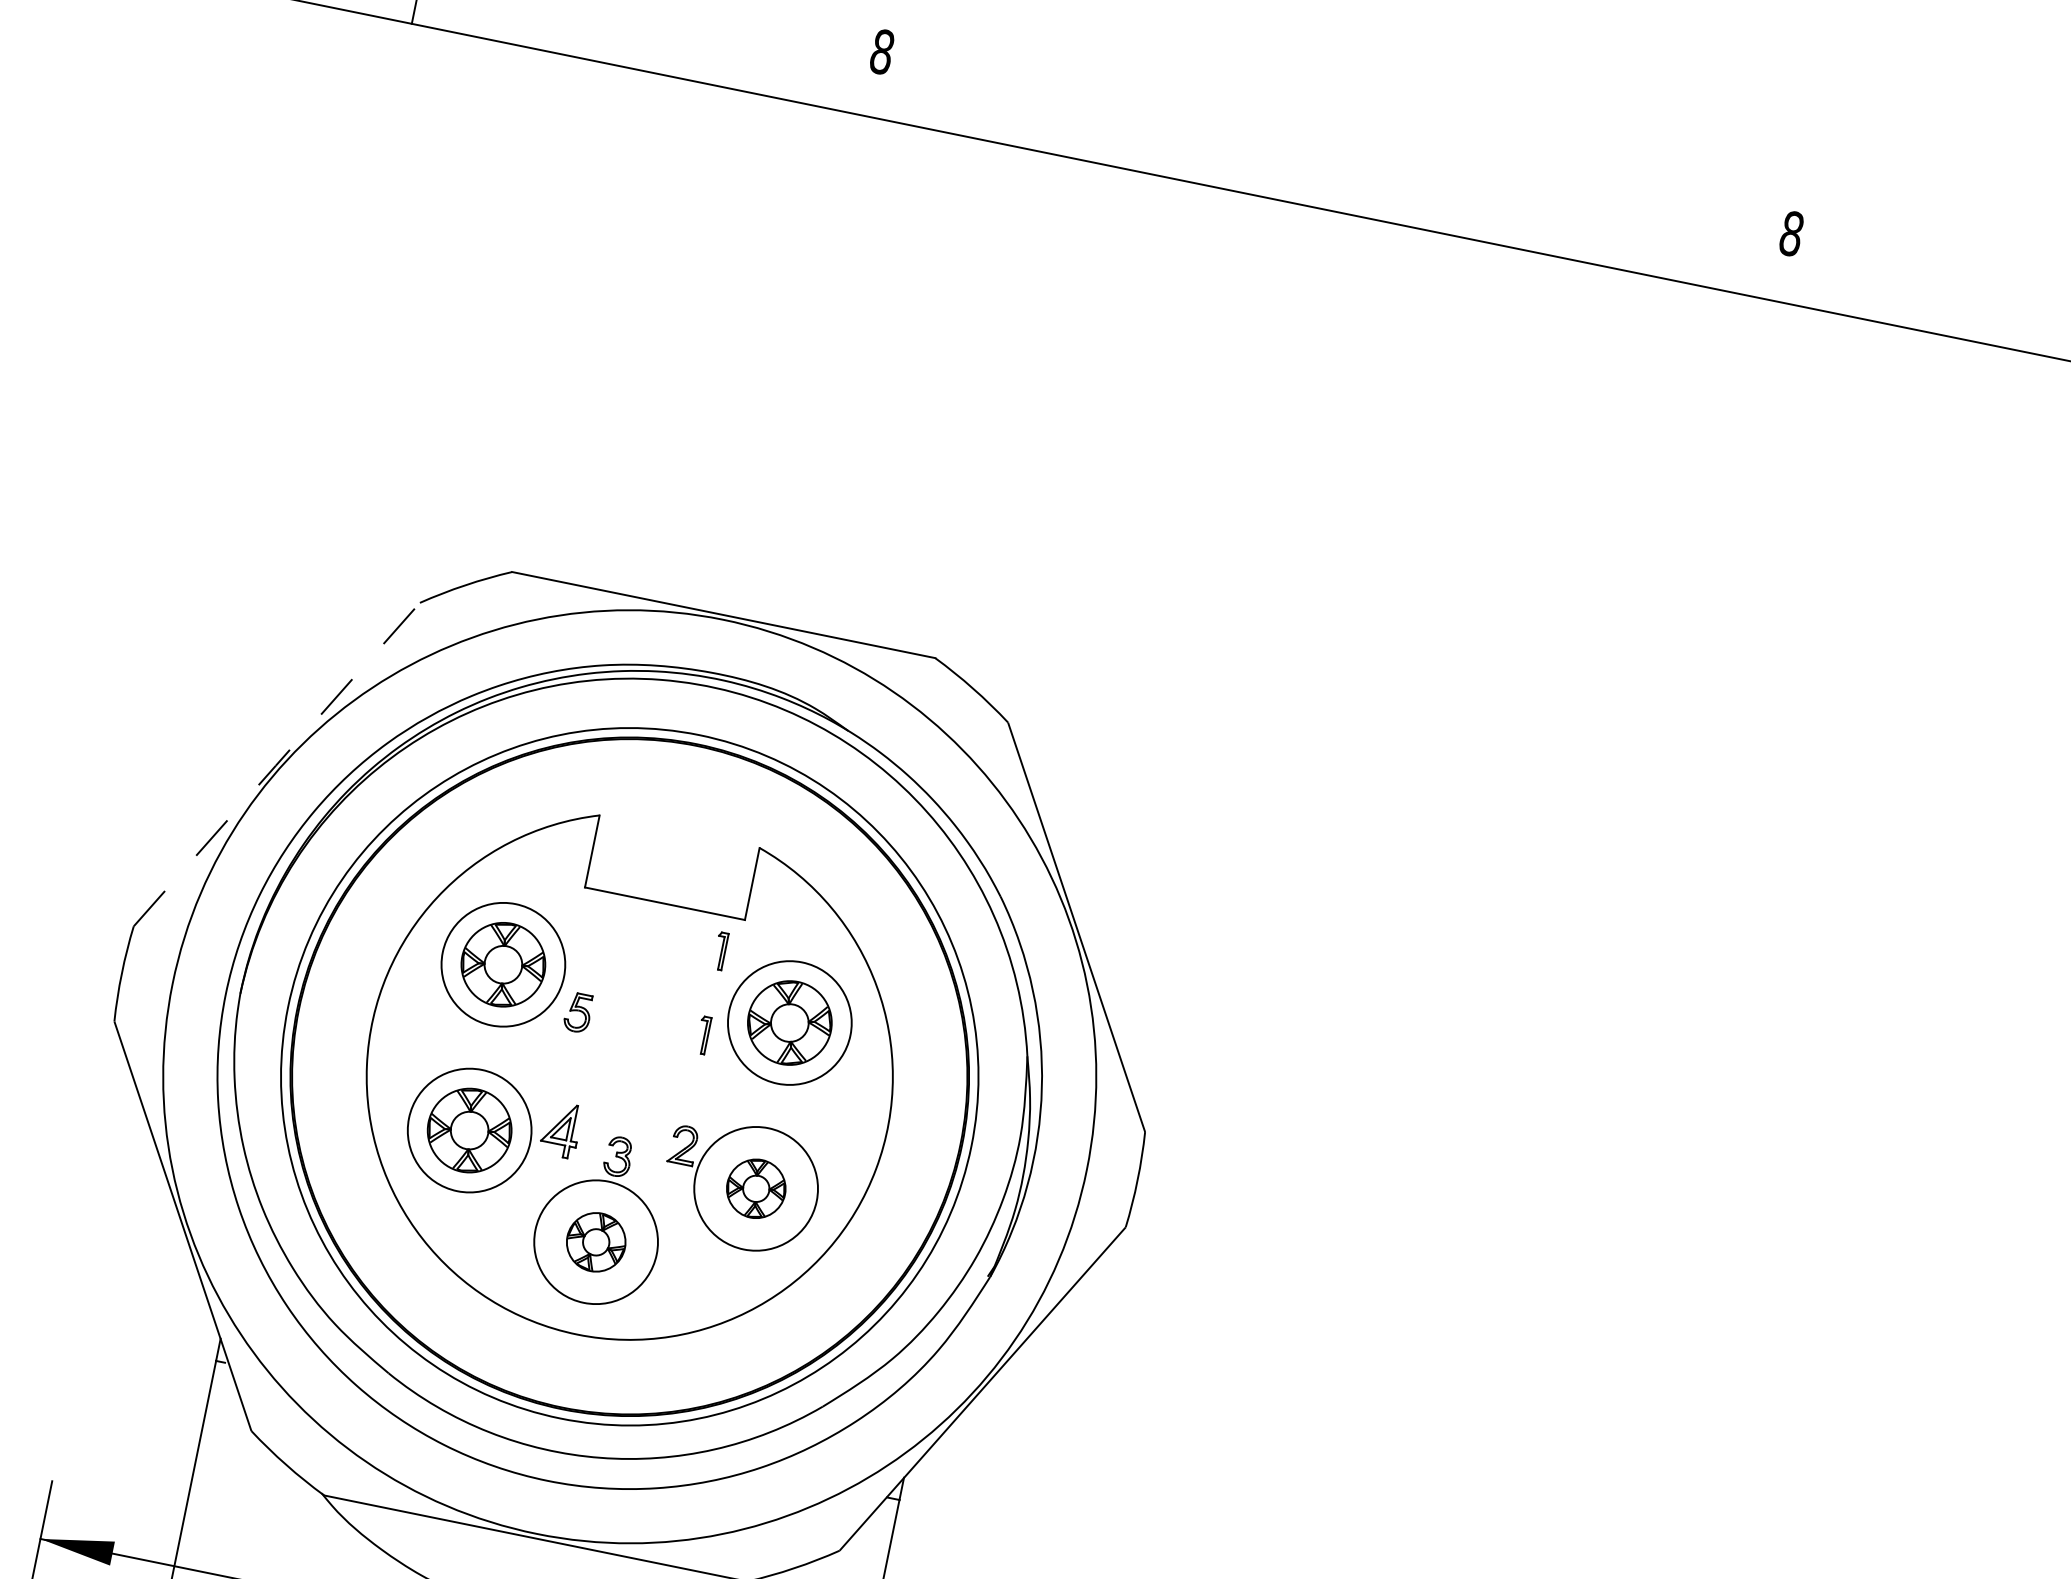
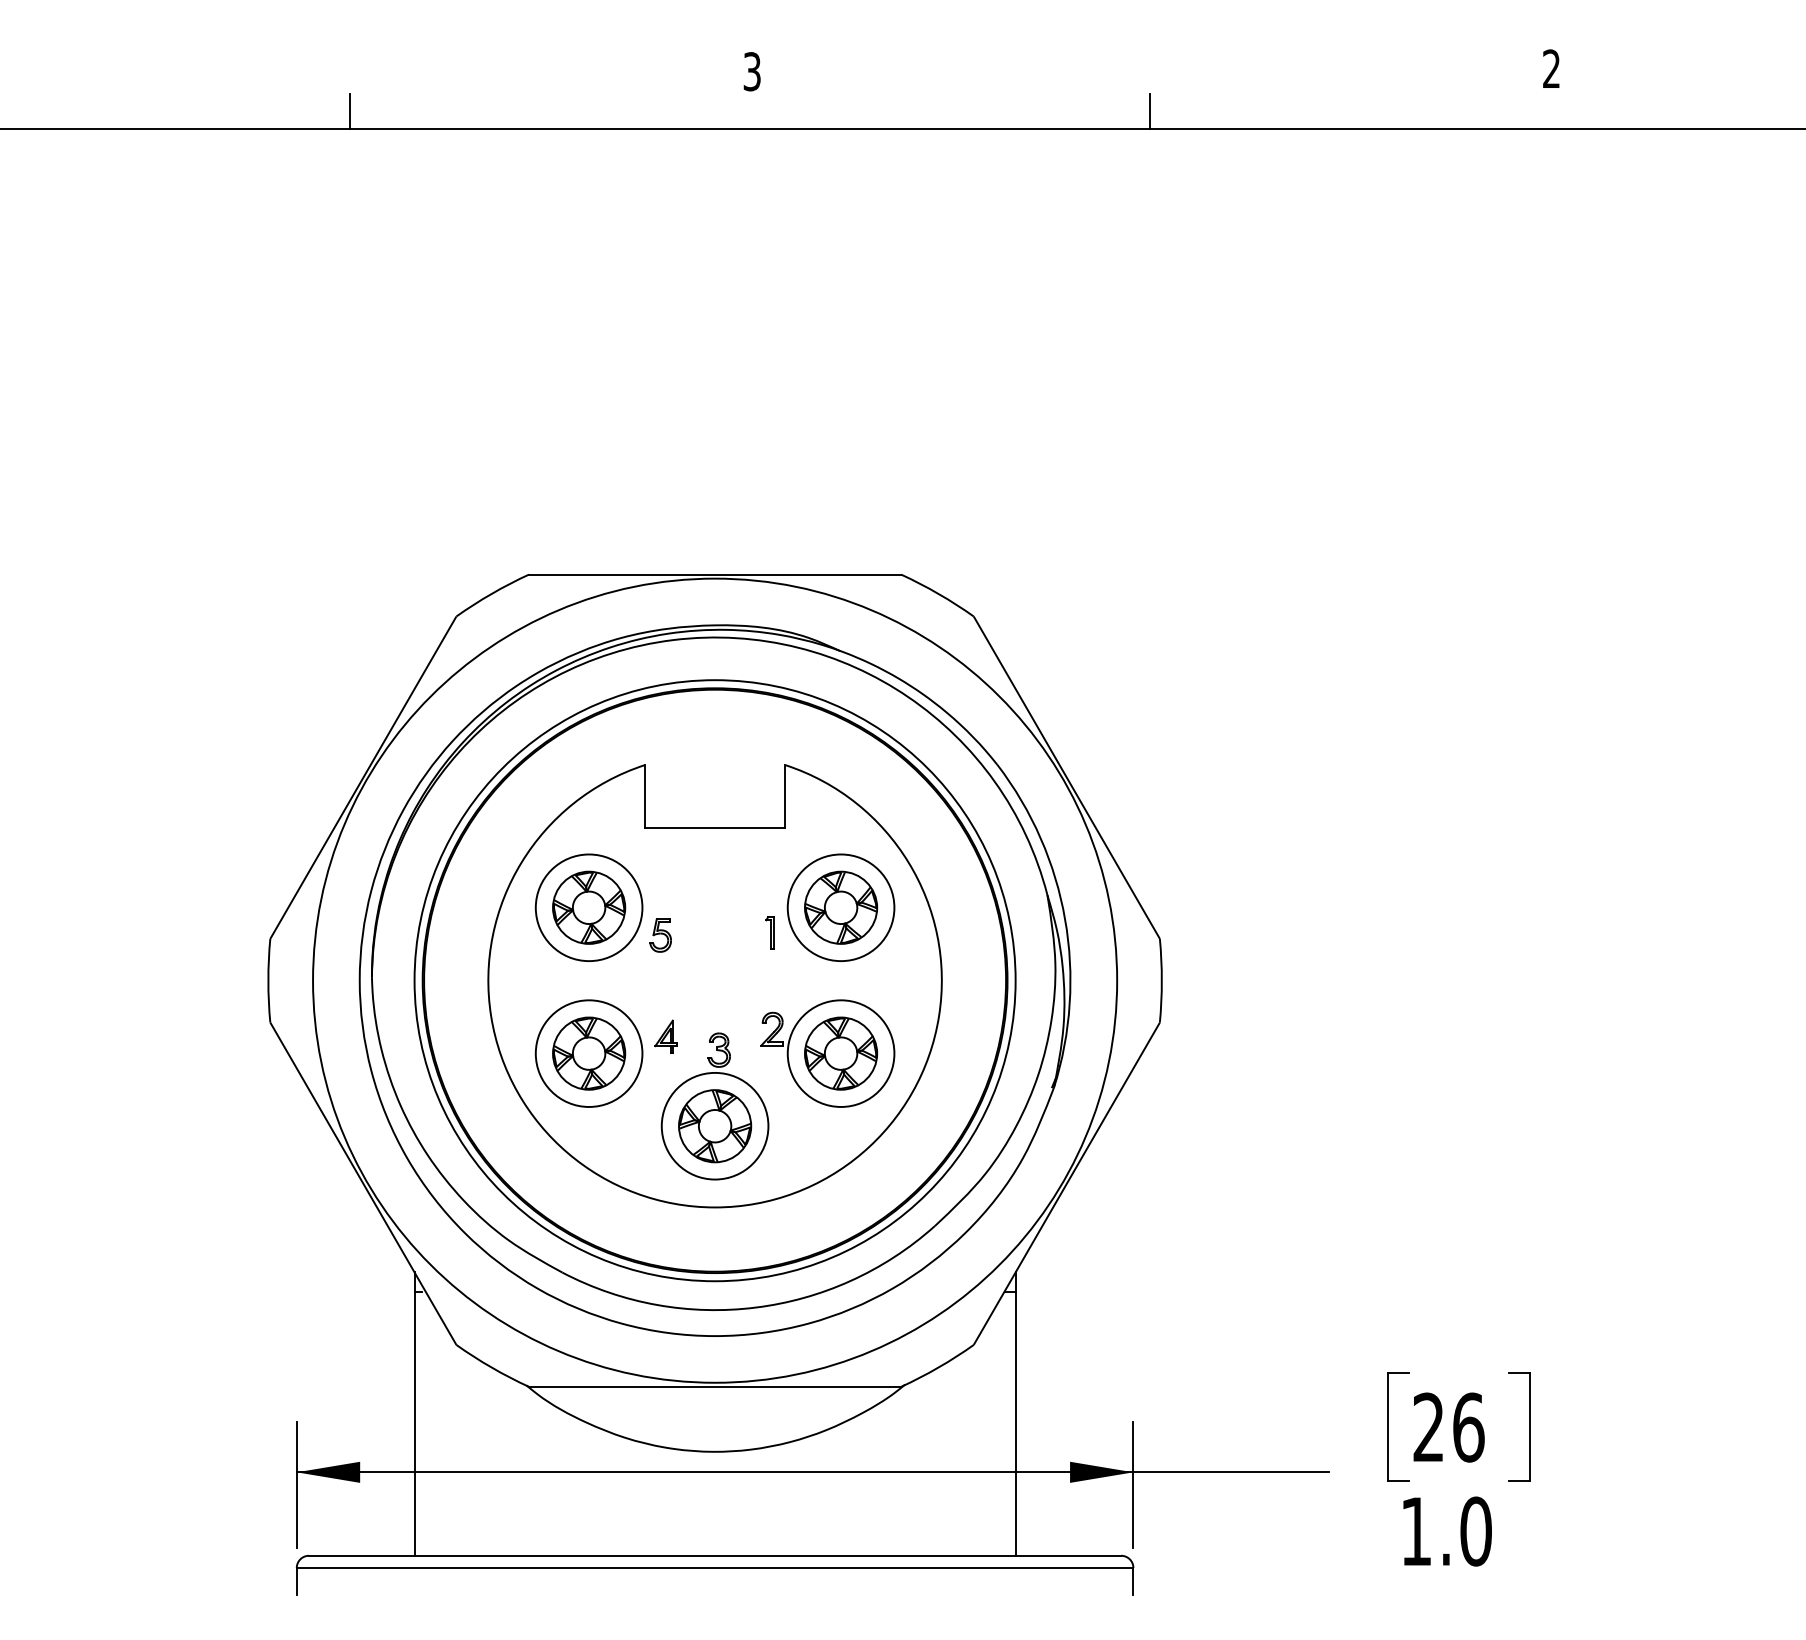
text: (882, 51) -> (752, 71), 8 -> 3
line: (1324, 189) -> (1149, 111), added
text: (1791, 233) -> (1551, 68), 8 -> 2
line: (277, 764) -> (363, 777), dashed -> solid
part: (719, 950) -> (769, 858), removed
part: (560, 1128) -> (665, 1036), size x0.71
part: (756, 1188) -> (841, 1053), size x1.43
part: (596, 1242) -> (715, 1126), size x1.43

